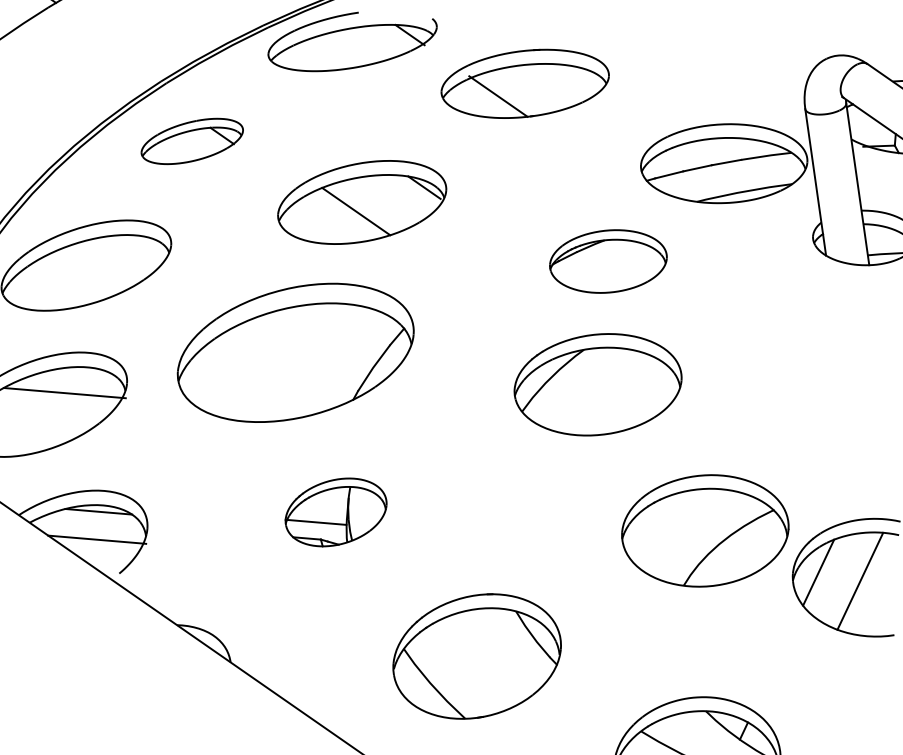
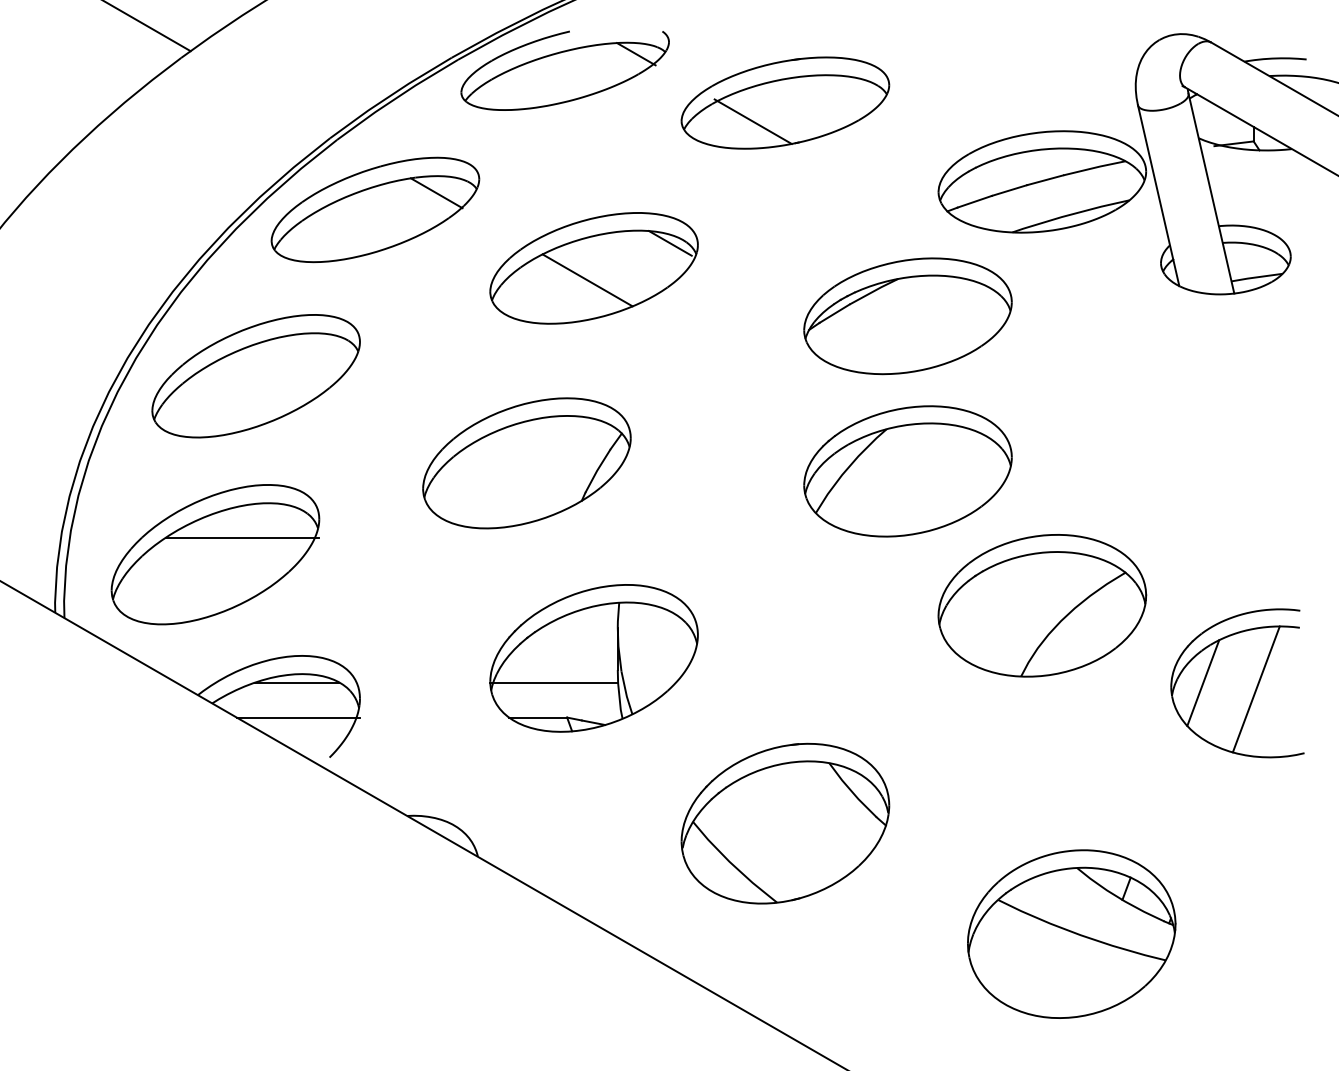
part: (192, 141) -> (375, 209), size x1.67
part: (608, 261) -> (907, 316), size x1.43
part: (295, 353) -> (526, 463), size x0.71
part: (335, 512) -> (593, 658), size x1.67
part: (705, 530) -> (1042, 605), moved

